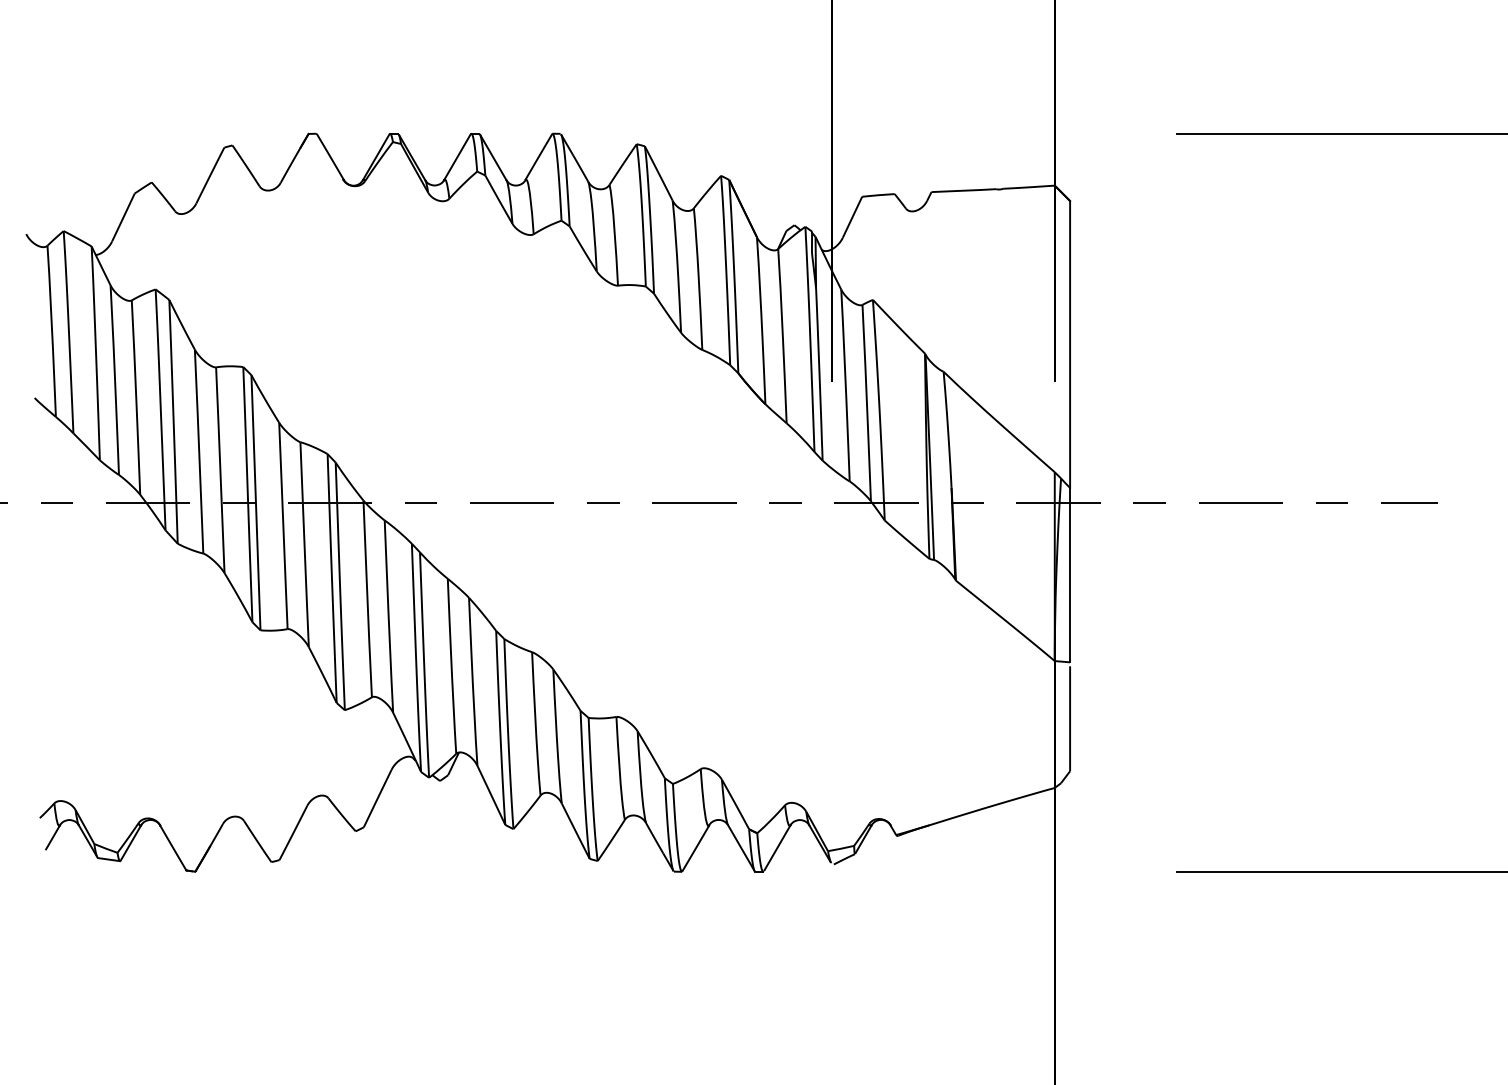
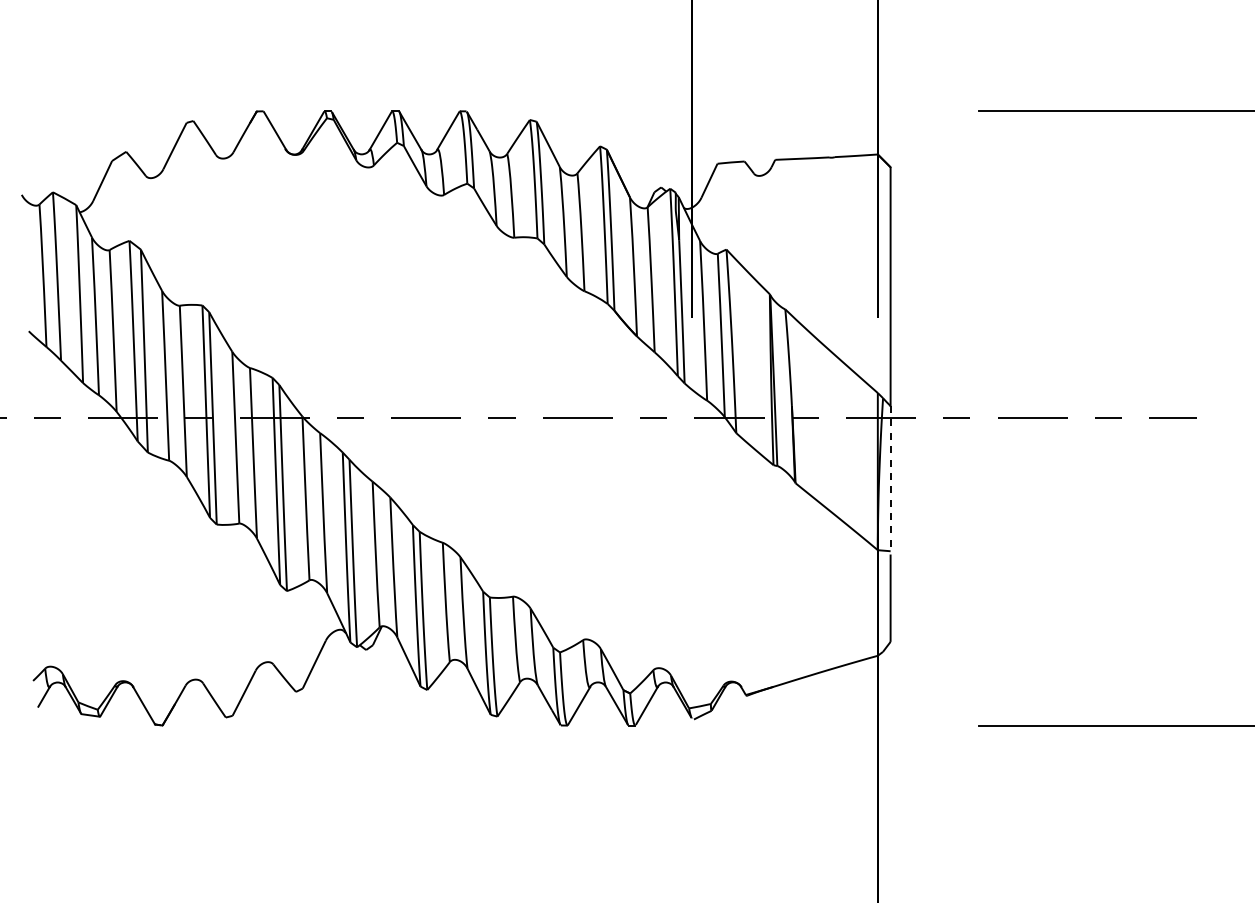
line: (1069, 574) -> (890, 478), solid -> dashed

